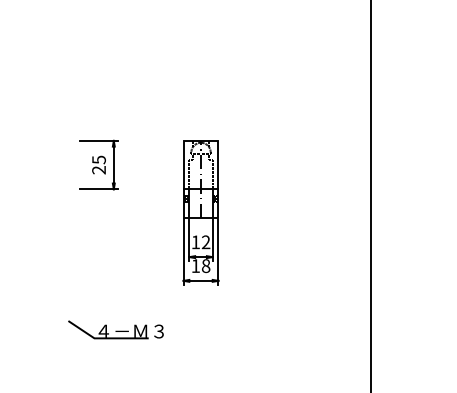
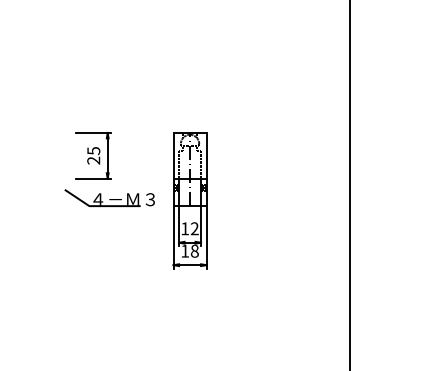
part: (115, 329) -> (109, 197), moved

